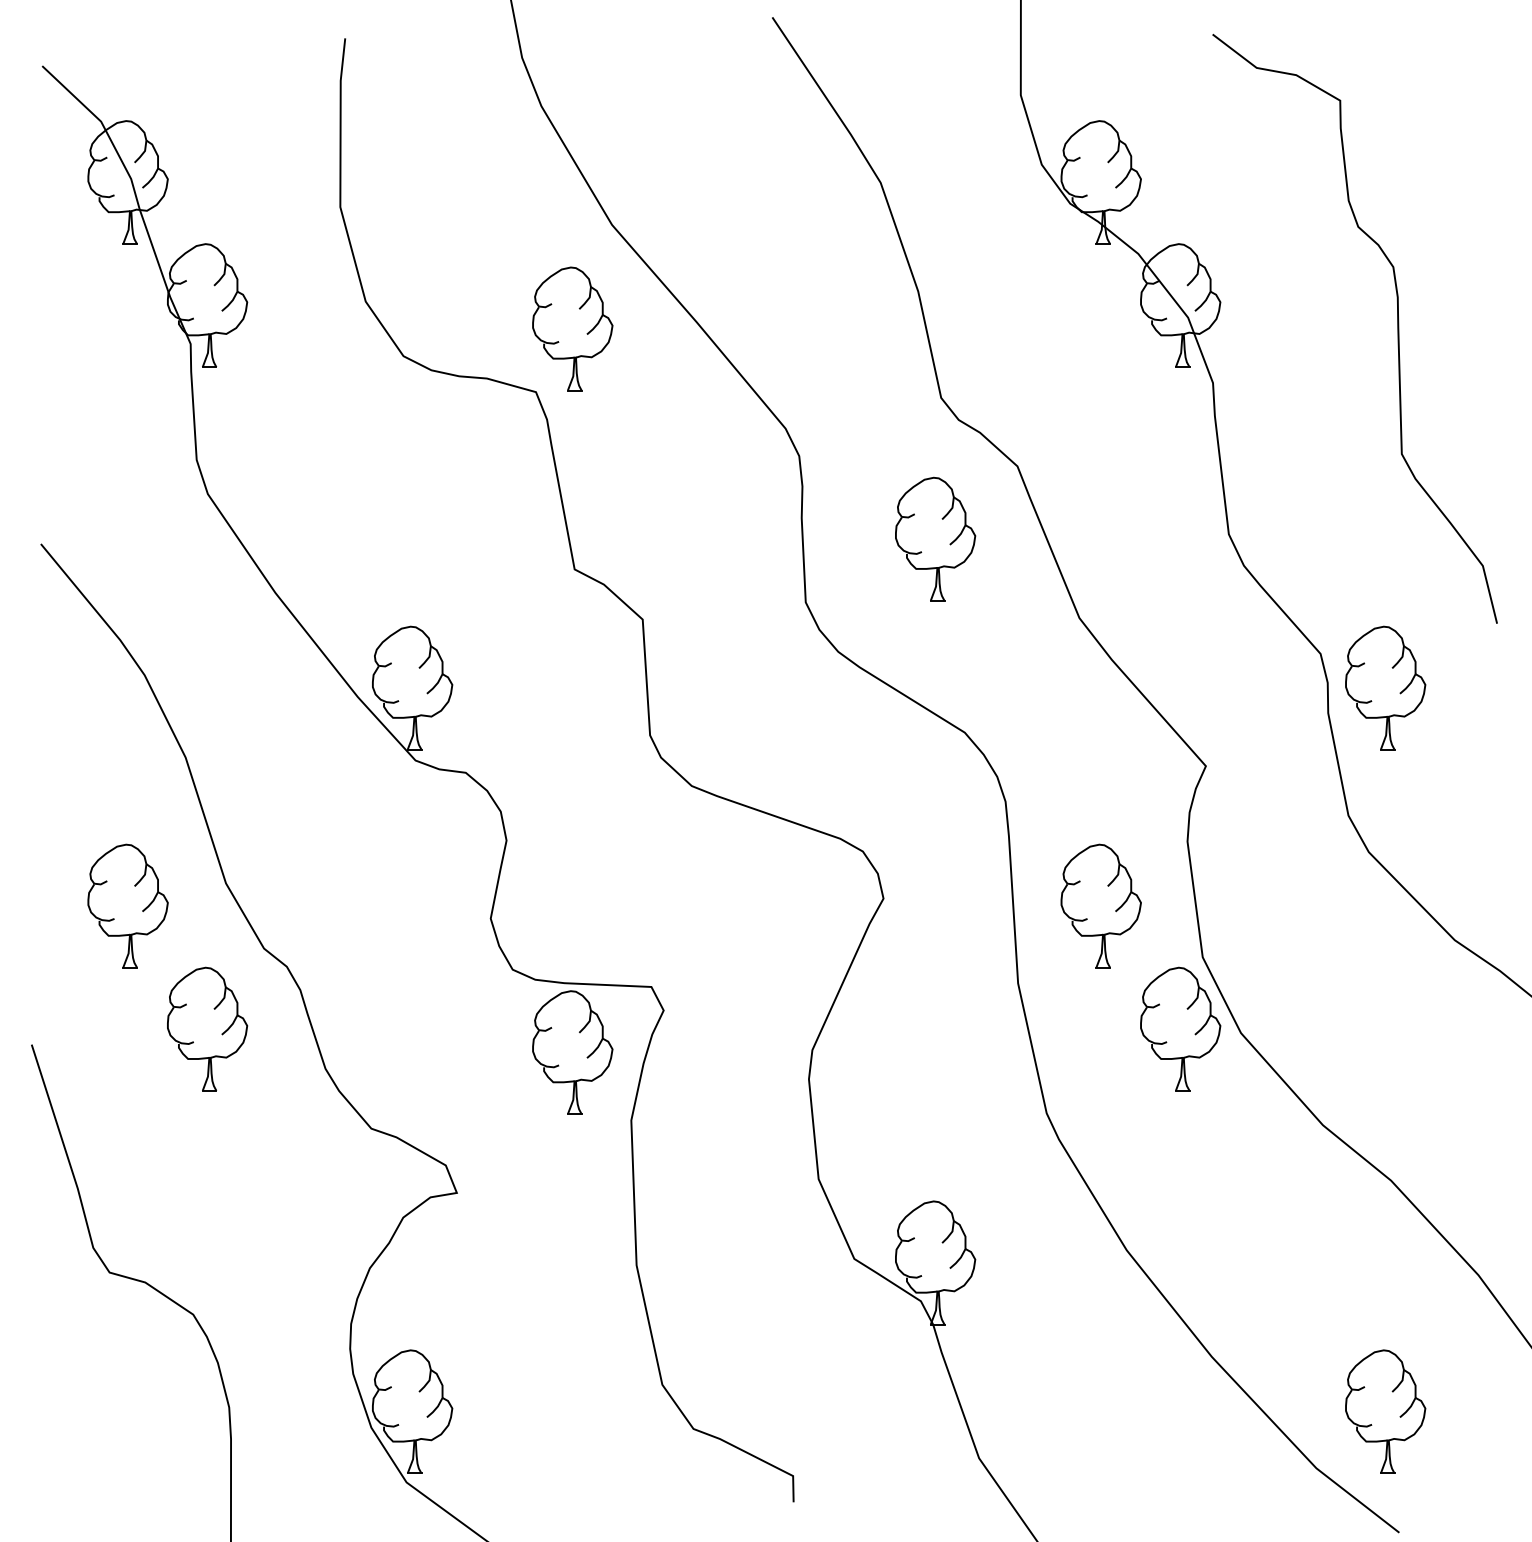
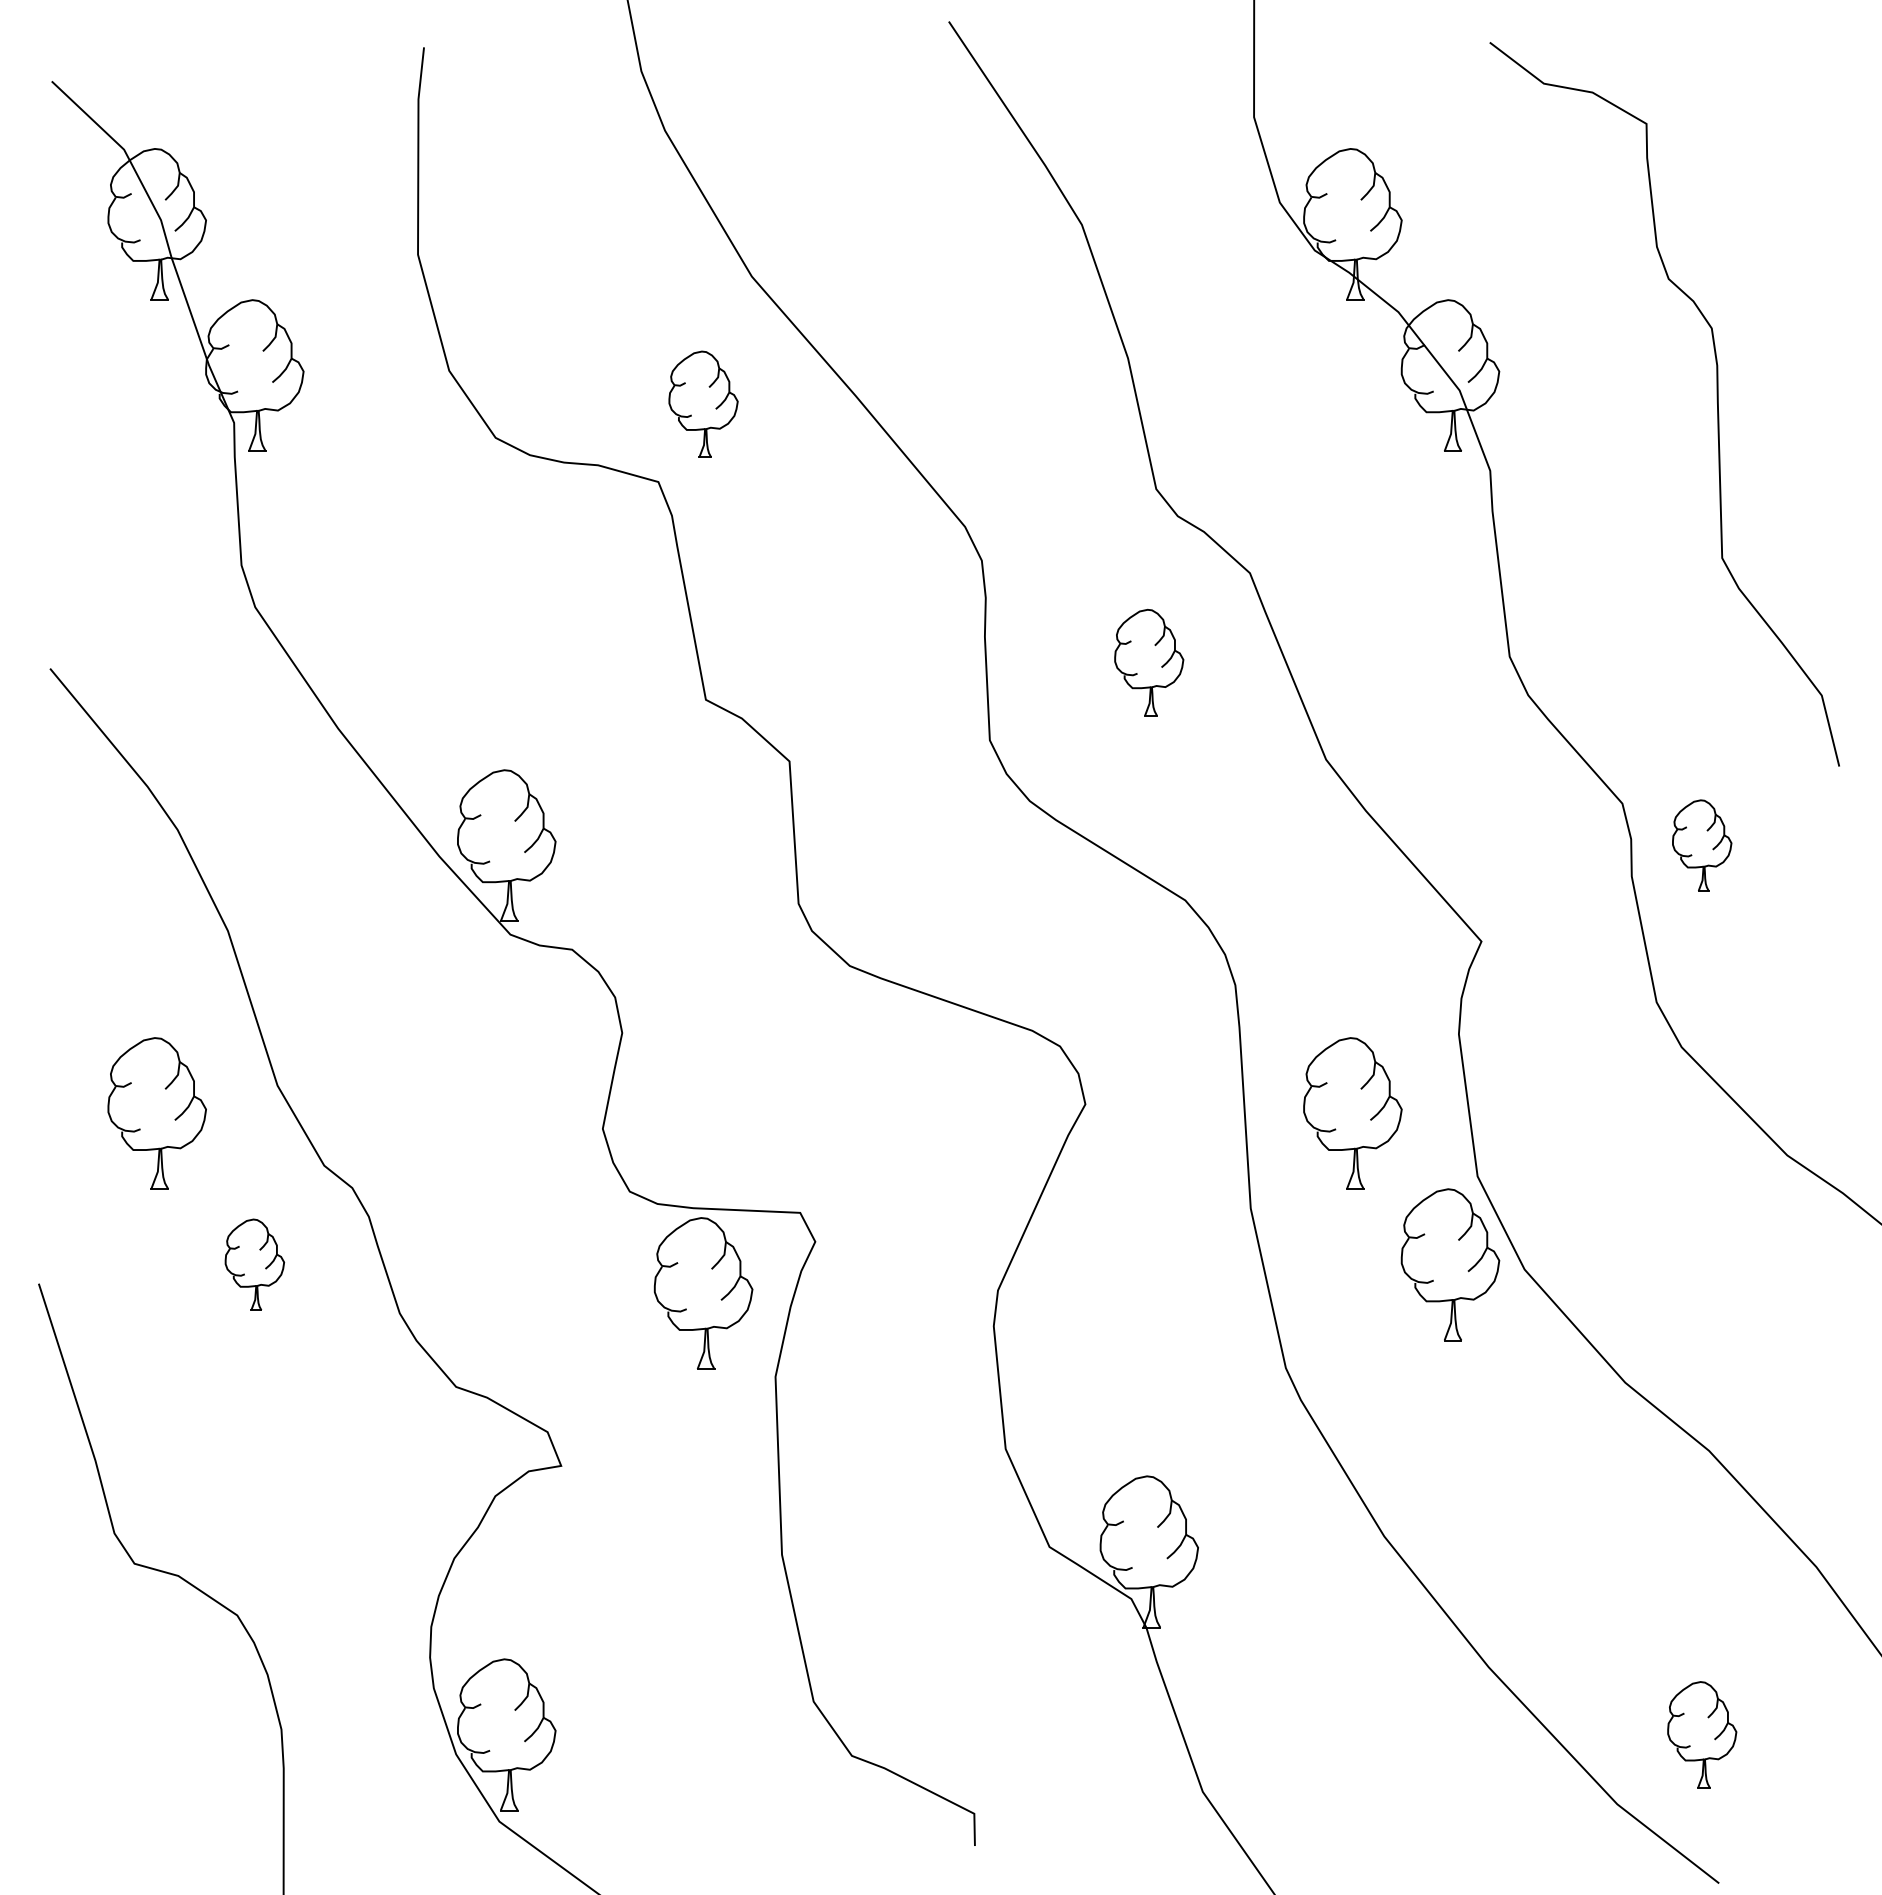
part: (572, 329) -> (703, 404), size x0.7
part: (934, 539) -> (1148, 662), size x0.7
part: (1384, 687) -> (1701, 845), size x0.6
part: (207, 1029) -> (254, 1264), size x0.6
part: (1384, 1411) -> (1701, 1734), size x0.7

